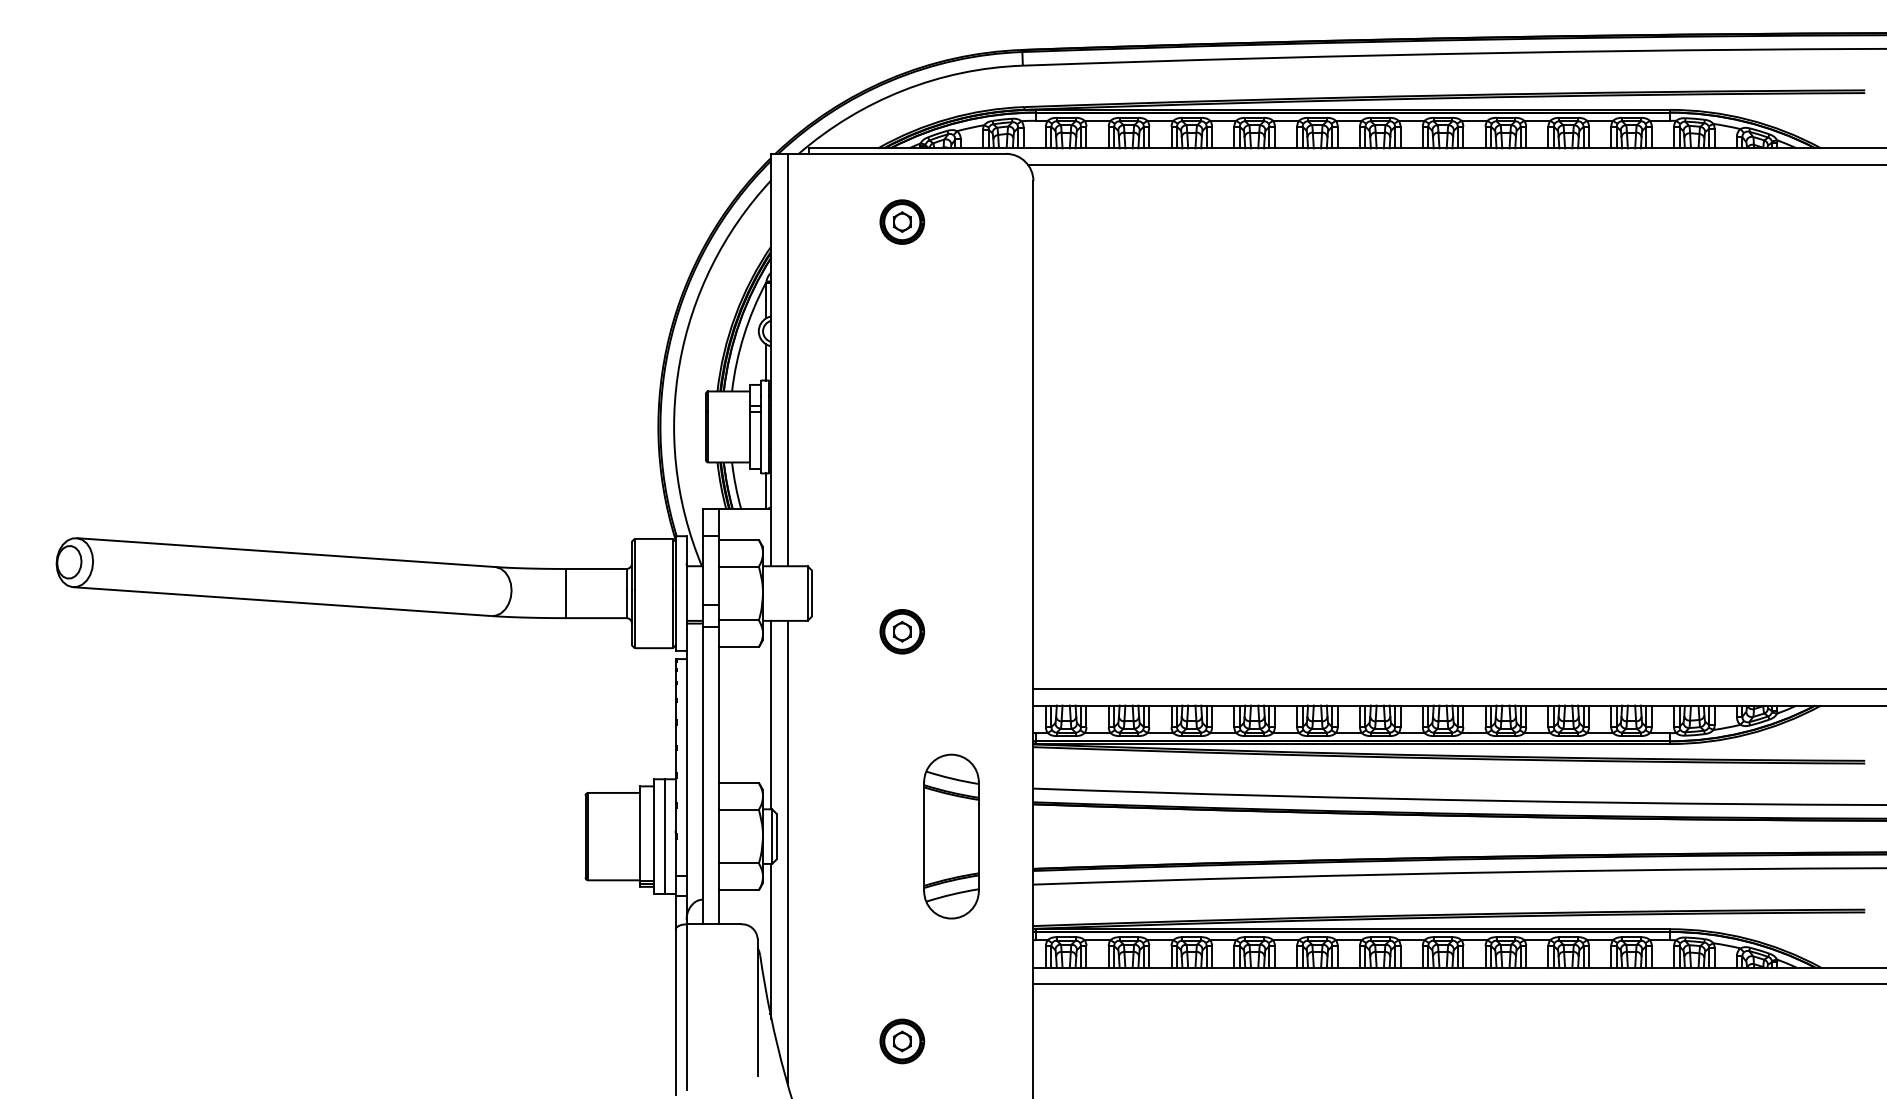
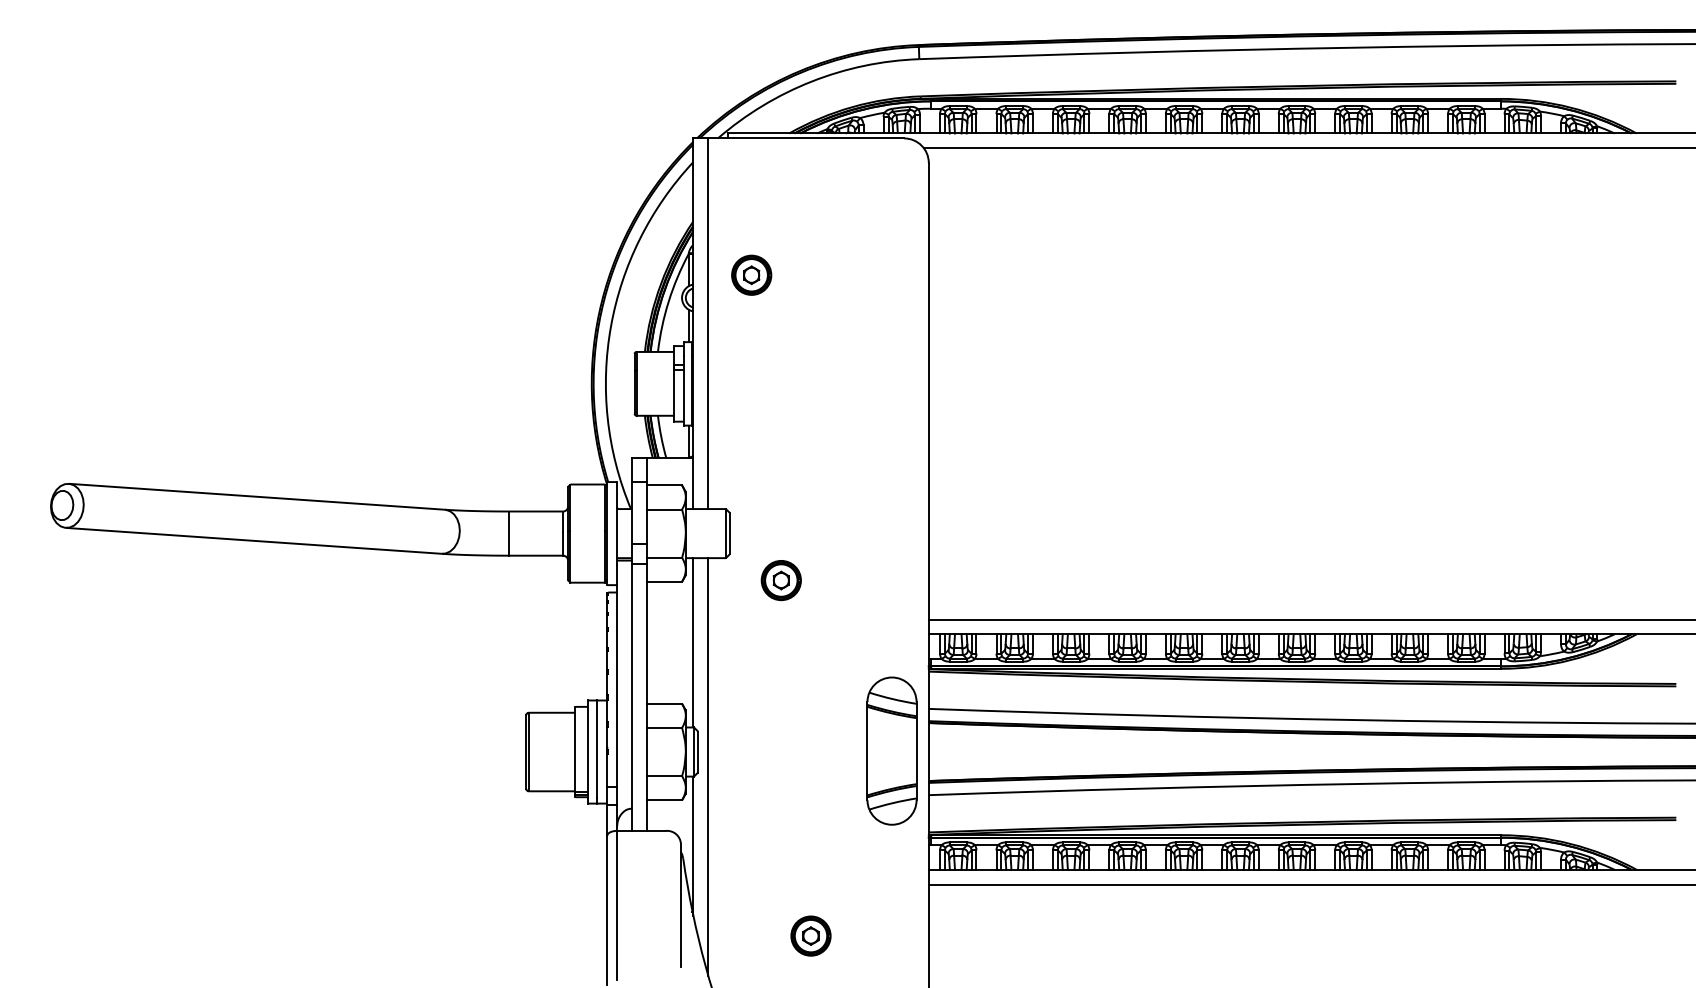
part: (902, 221) -> (751, 274), moved
part: (902, 631) -> (781, 580), moved
part: (951, 836) -> (892, 751), moved

